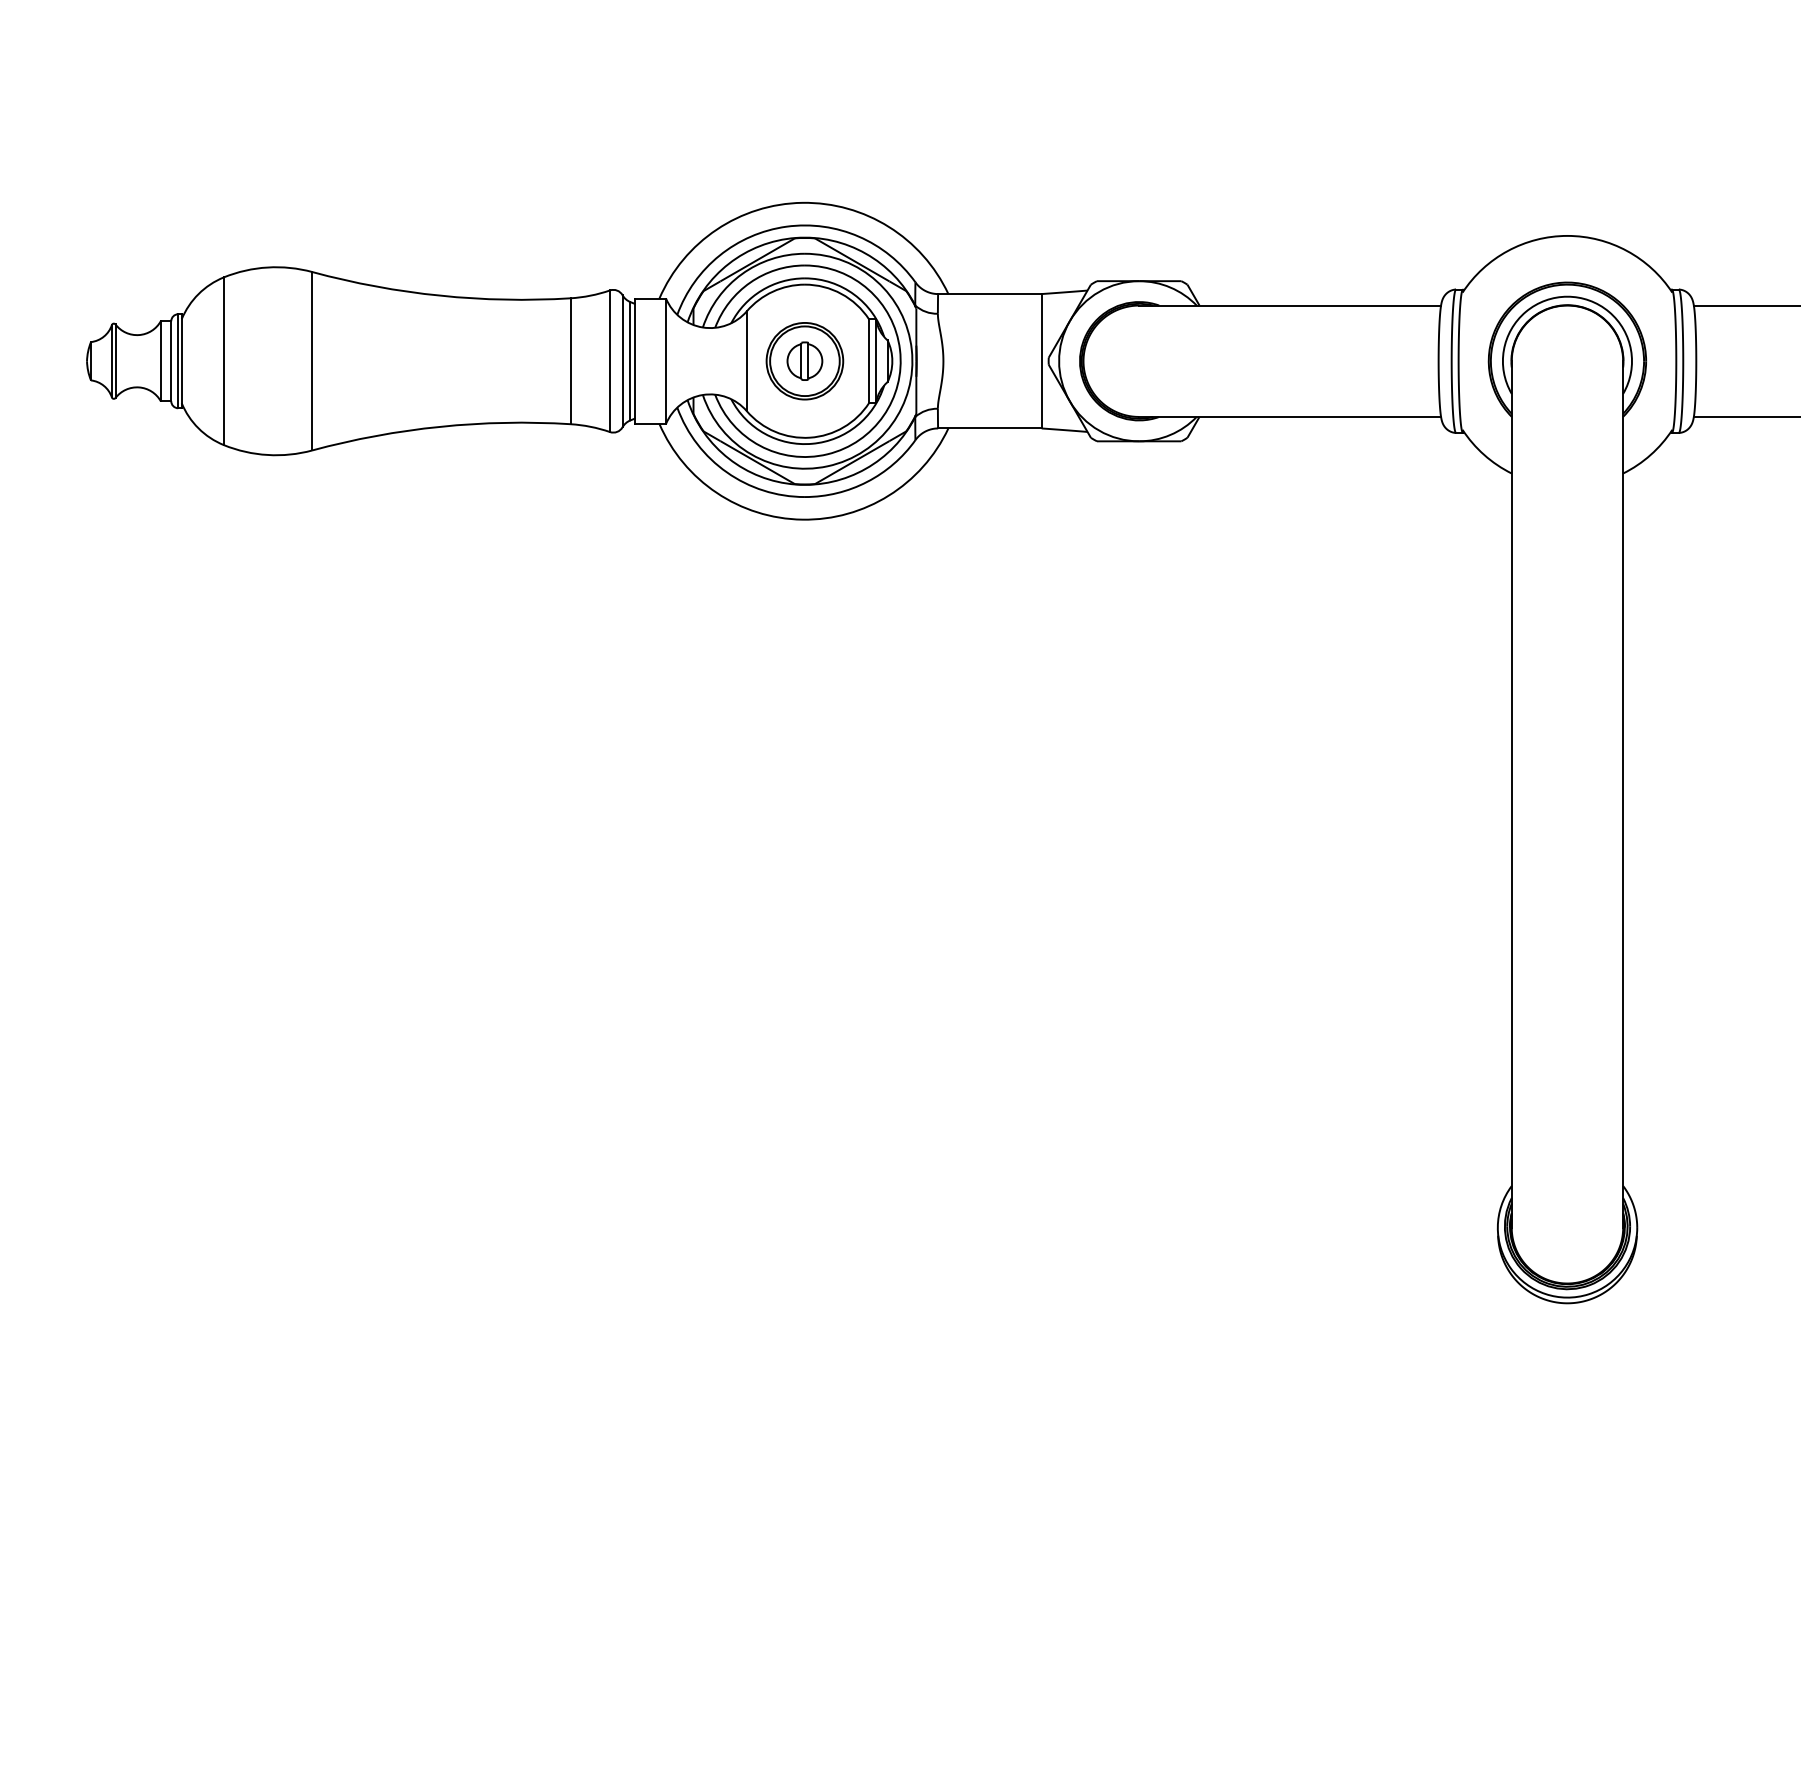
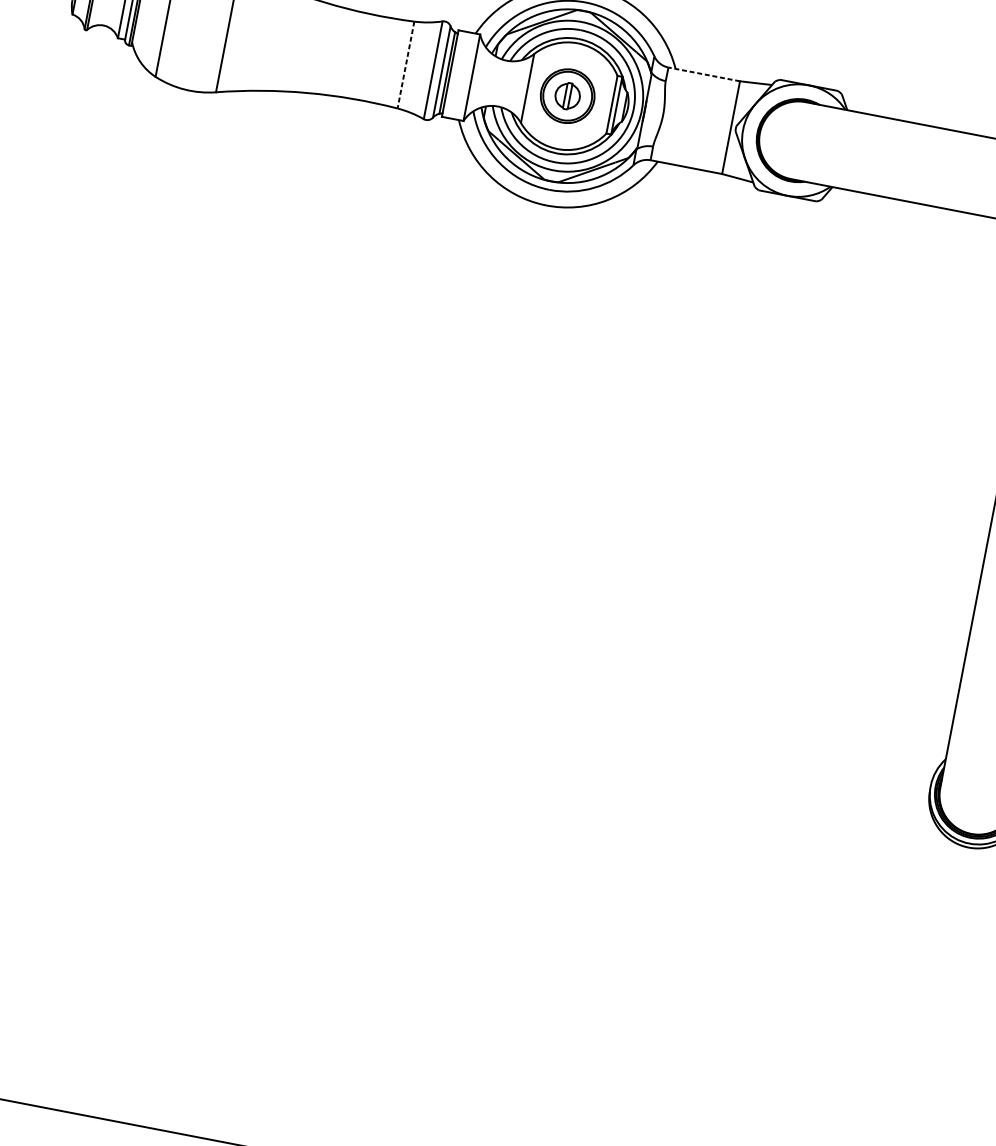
line: (989, 294) -> (703, 74), solid -> dashed
line: (570, 361) -> (405, 65), solid -> dashed

